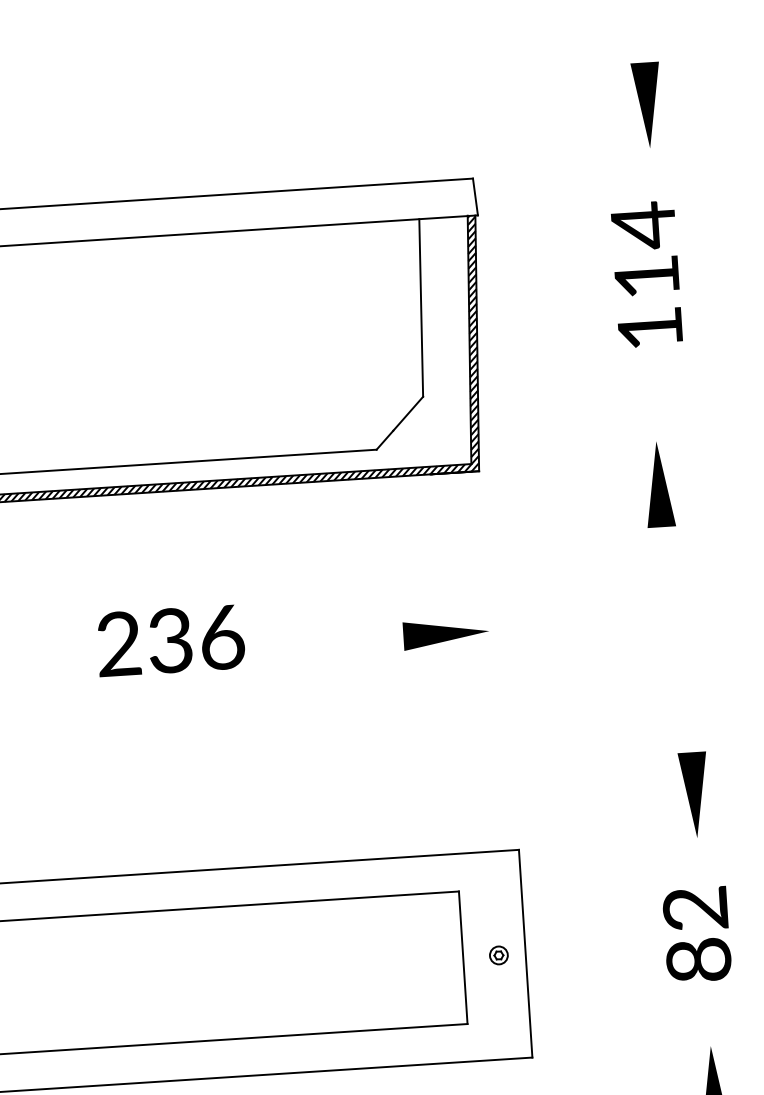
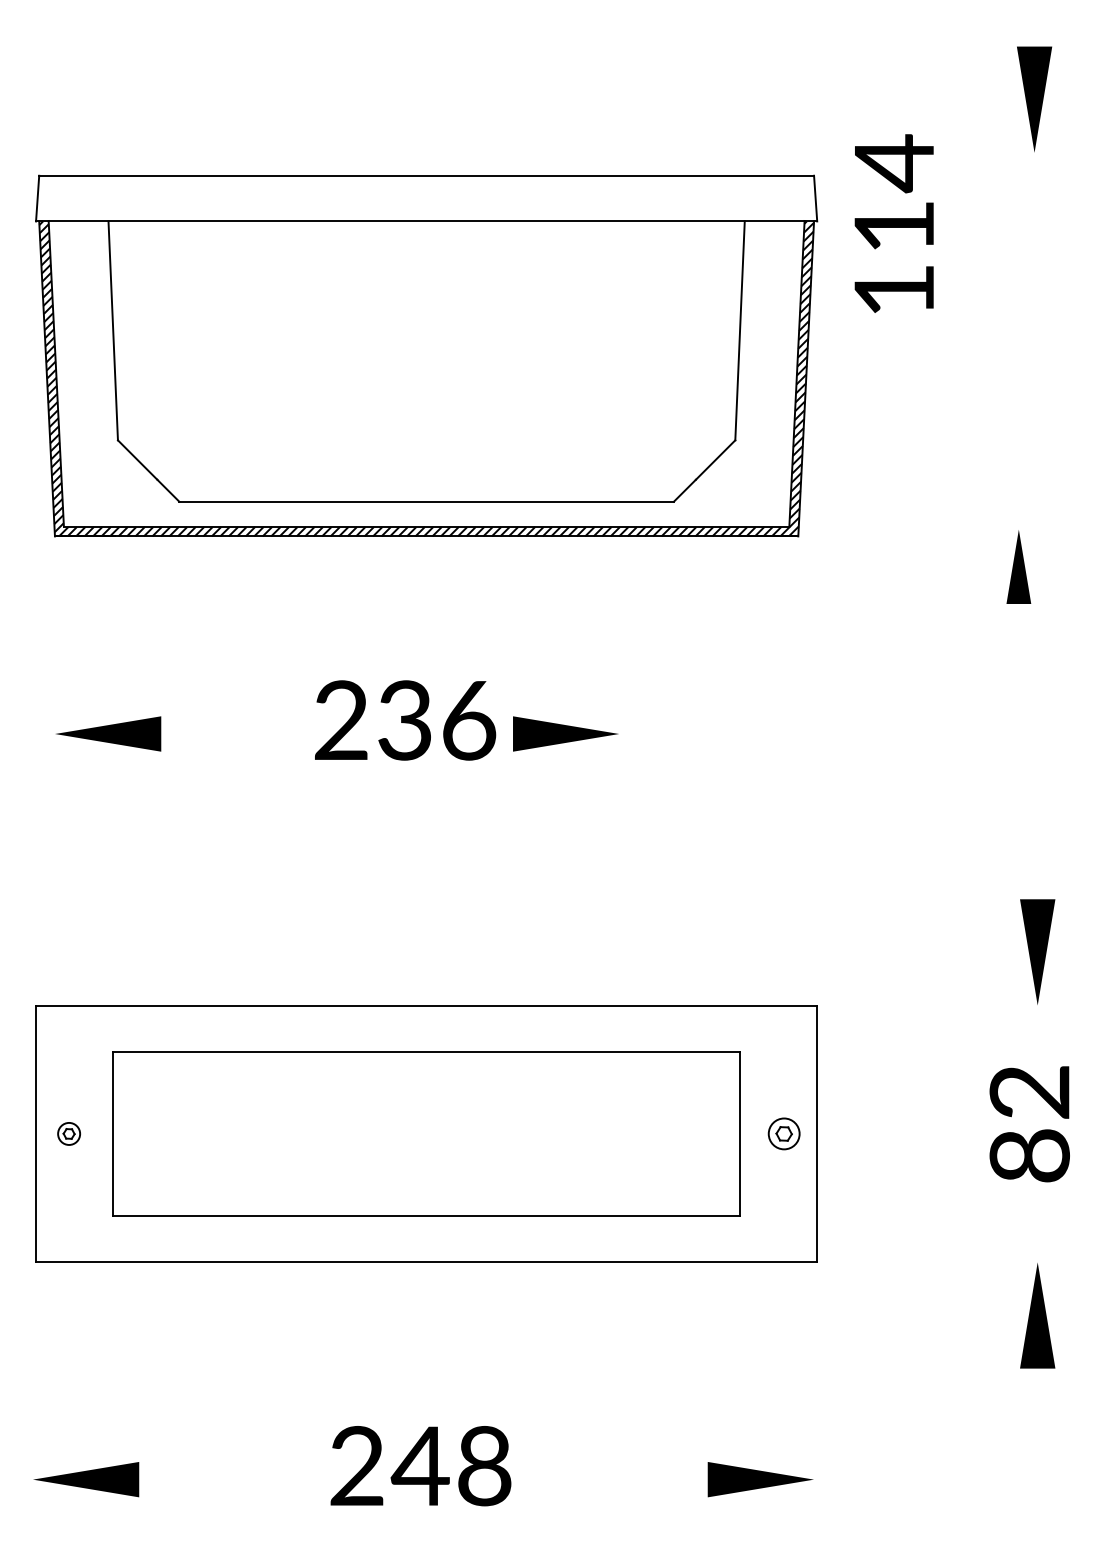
text: (646, 274) -> (893, 223), moved
part: (658, 484) -> (1018, 566), size x0.7
part: (445, 633) -> (565, 733), moved
part: (498, 955) -> (783, 1133), size x1.4

